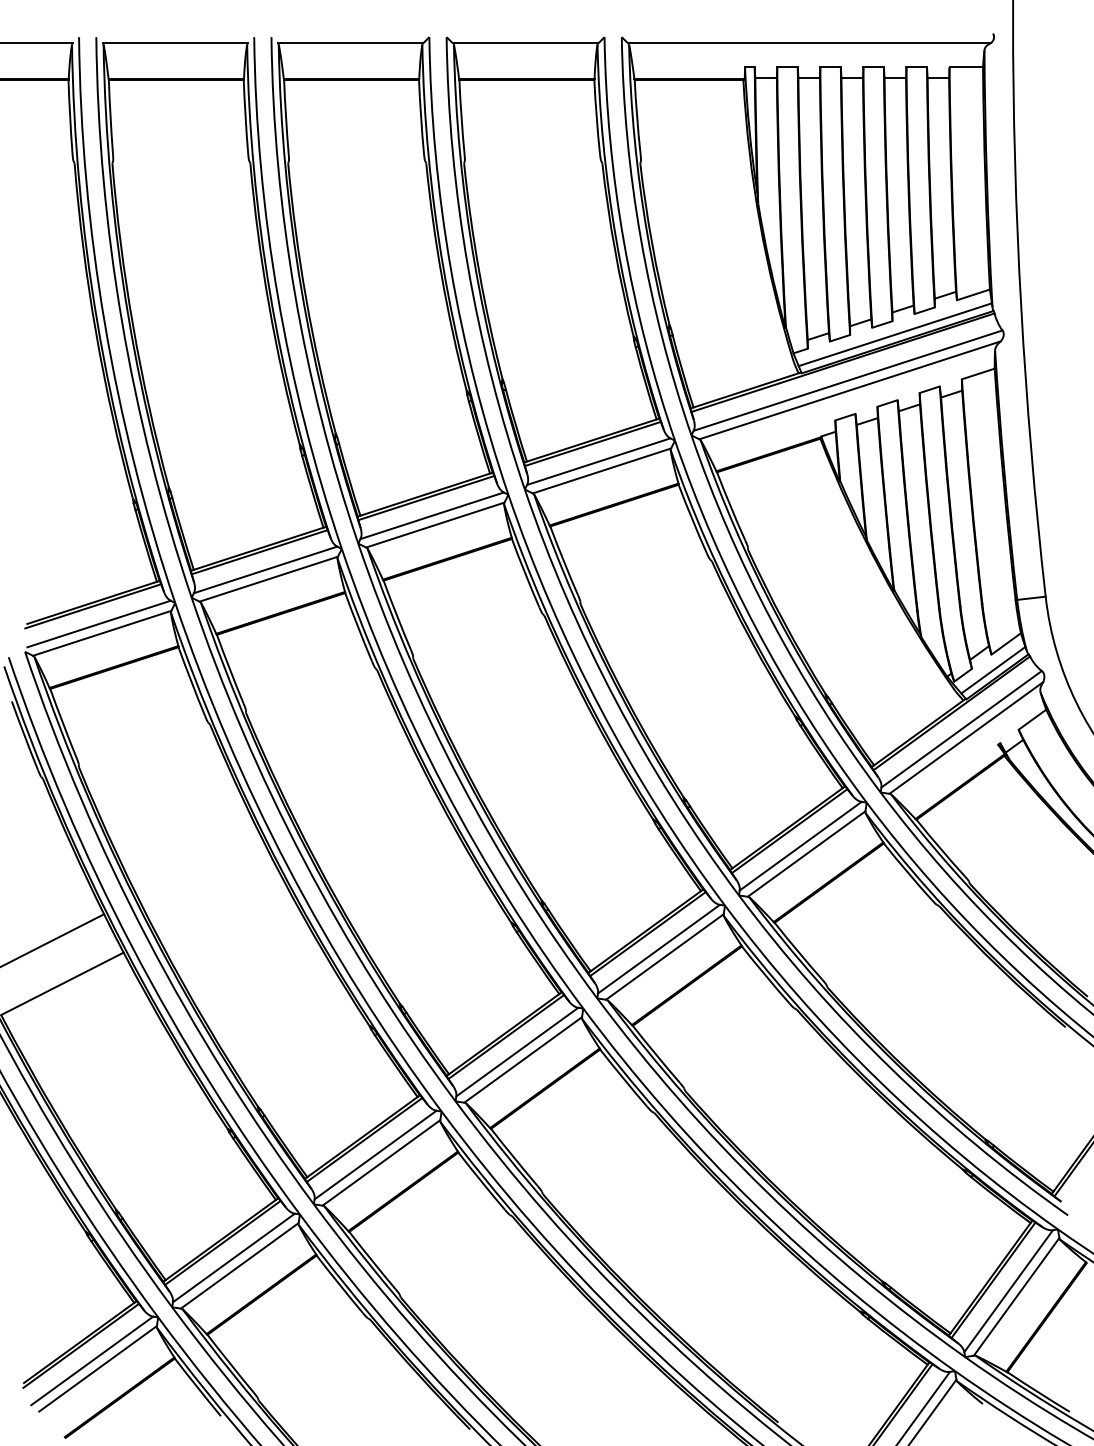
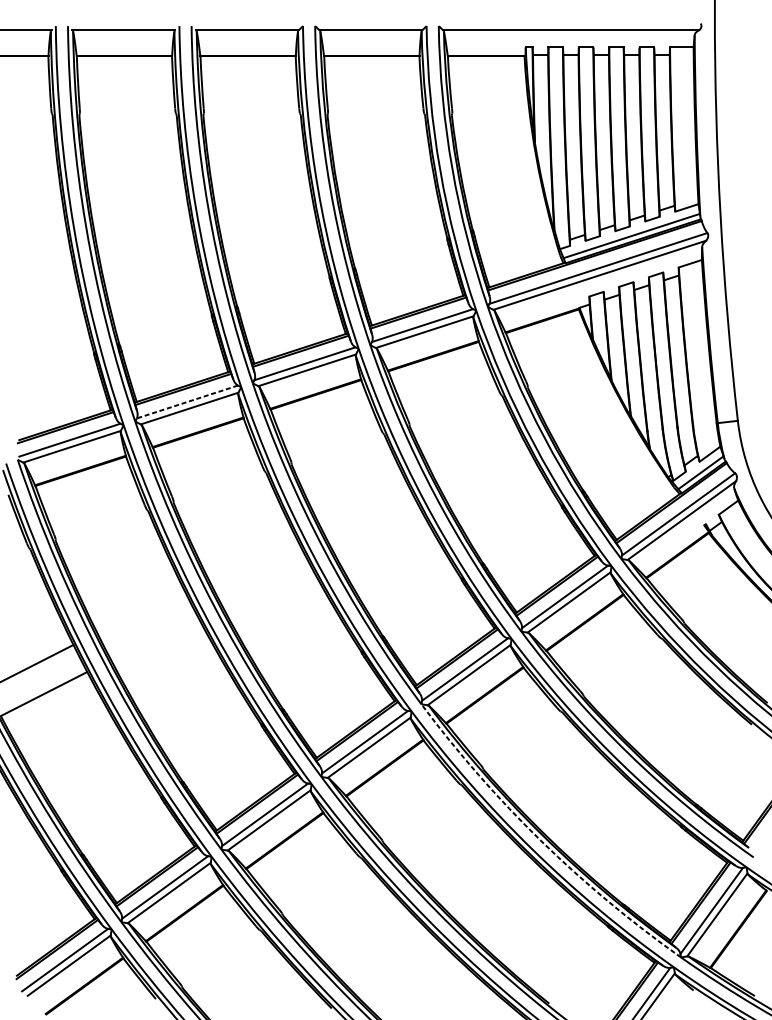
line: (265, 570) -> (187, 402), solid -> dashed
arc: (767, 1192) -> (541, 841), solid -> dashed

